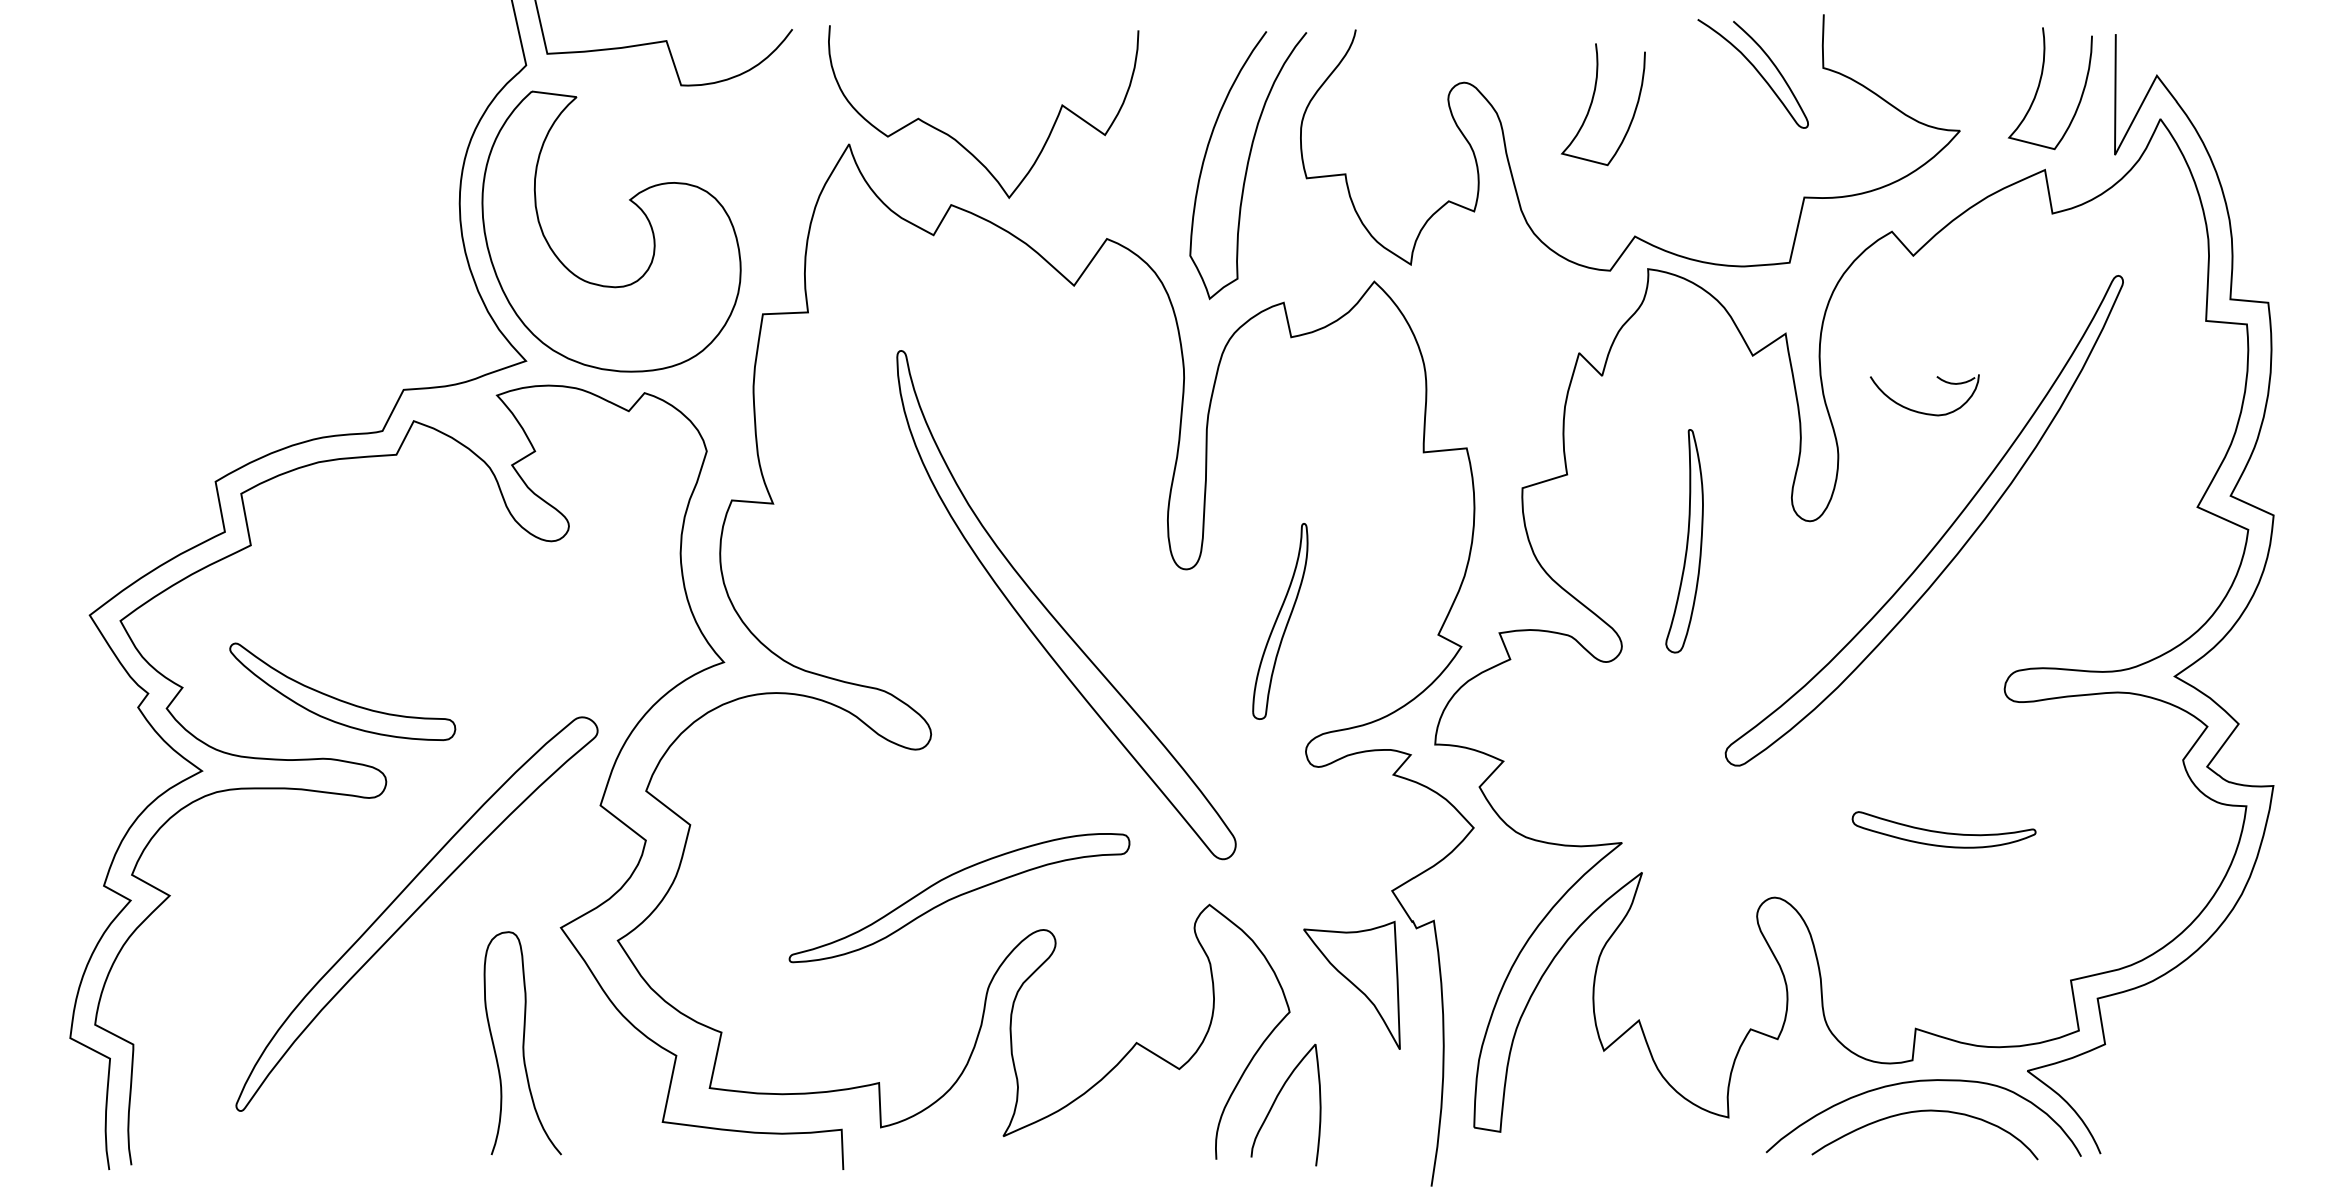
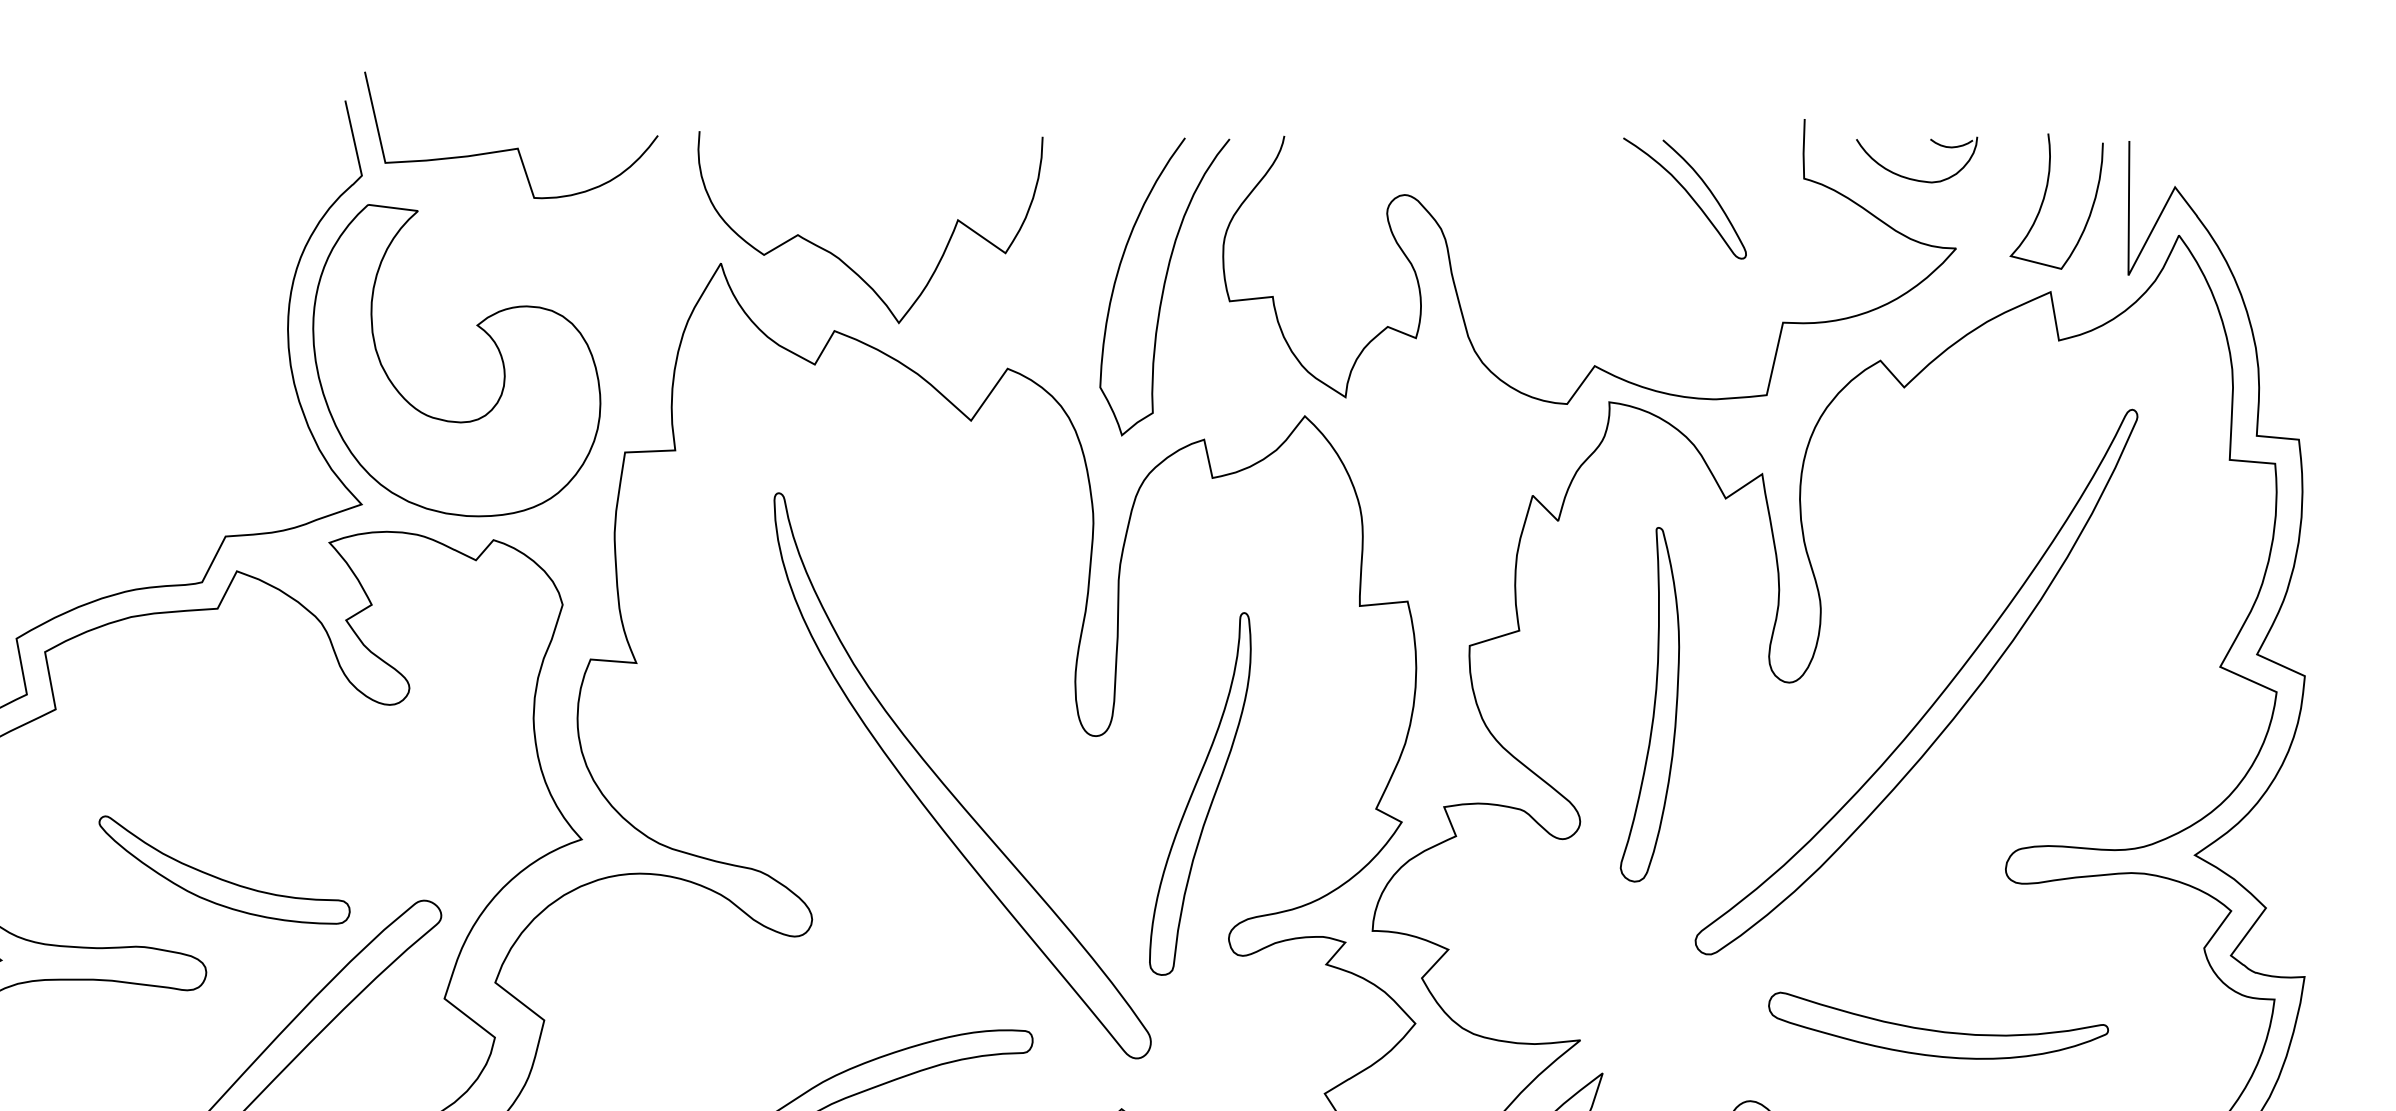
curve: (1755, 70) -> (1687, 194), moved
curve: (1593, 100) -> (1548, 214), removed
part: (1920, 411) -> (1912, 178), moved
part: (1684, 541) -> (1649, 705), size x1.43
part: (1280, 621) -> (1200, 794), size x1.67
part: (338, 698) -> (219, 877), moved
part: (1943, 829) -> (1937, 1025), size x1.67

